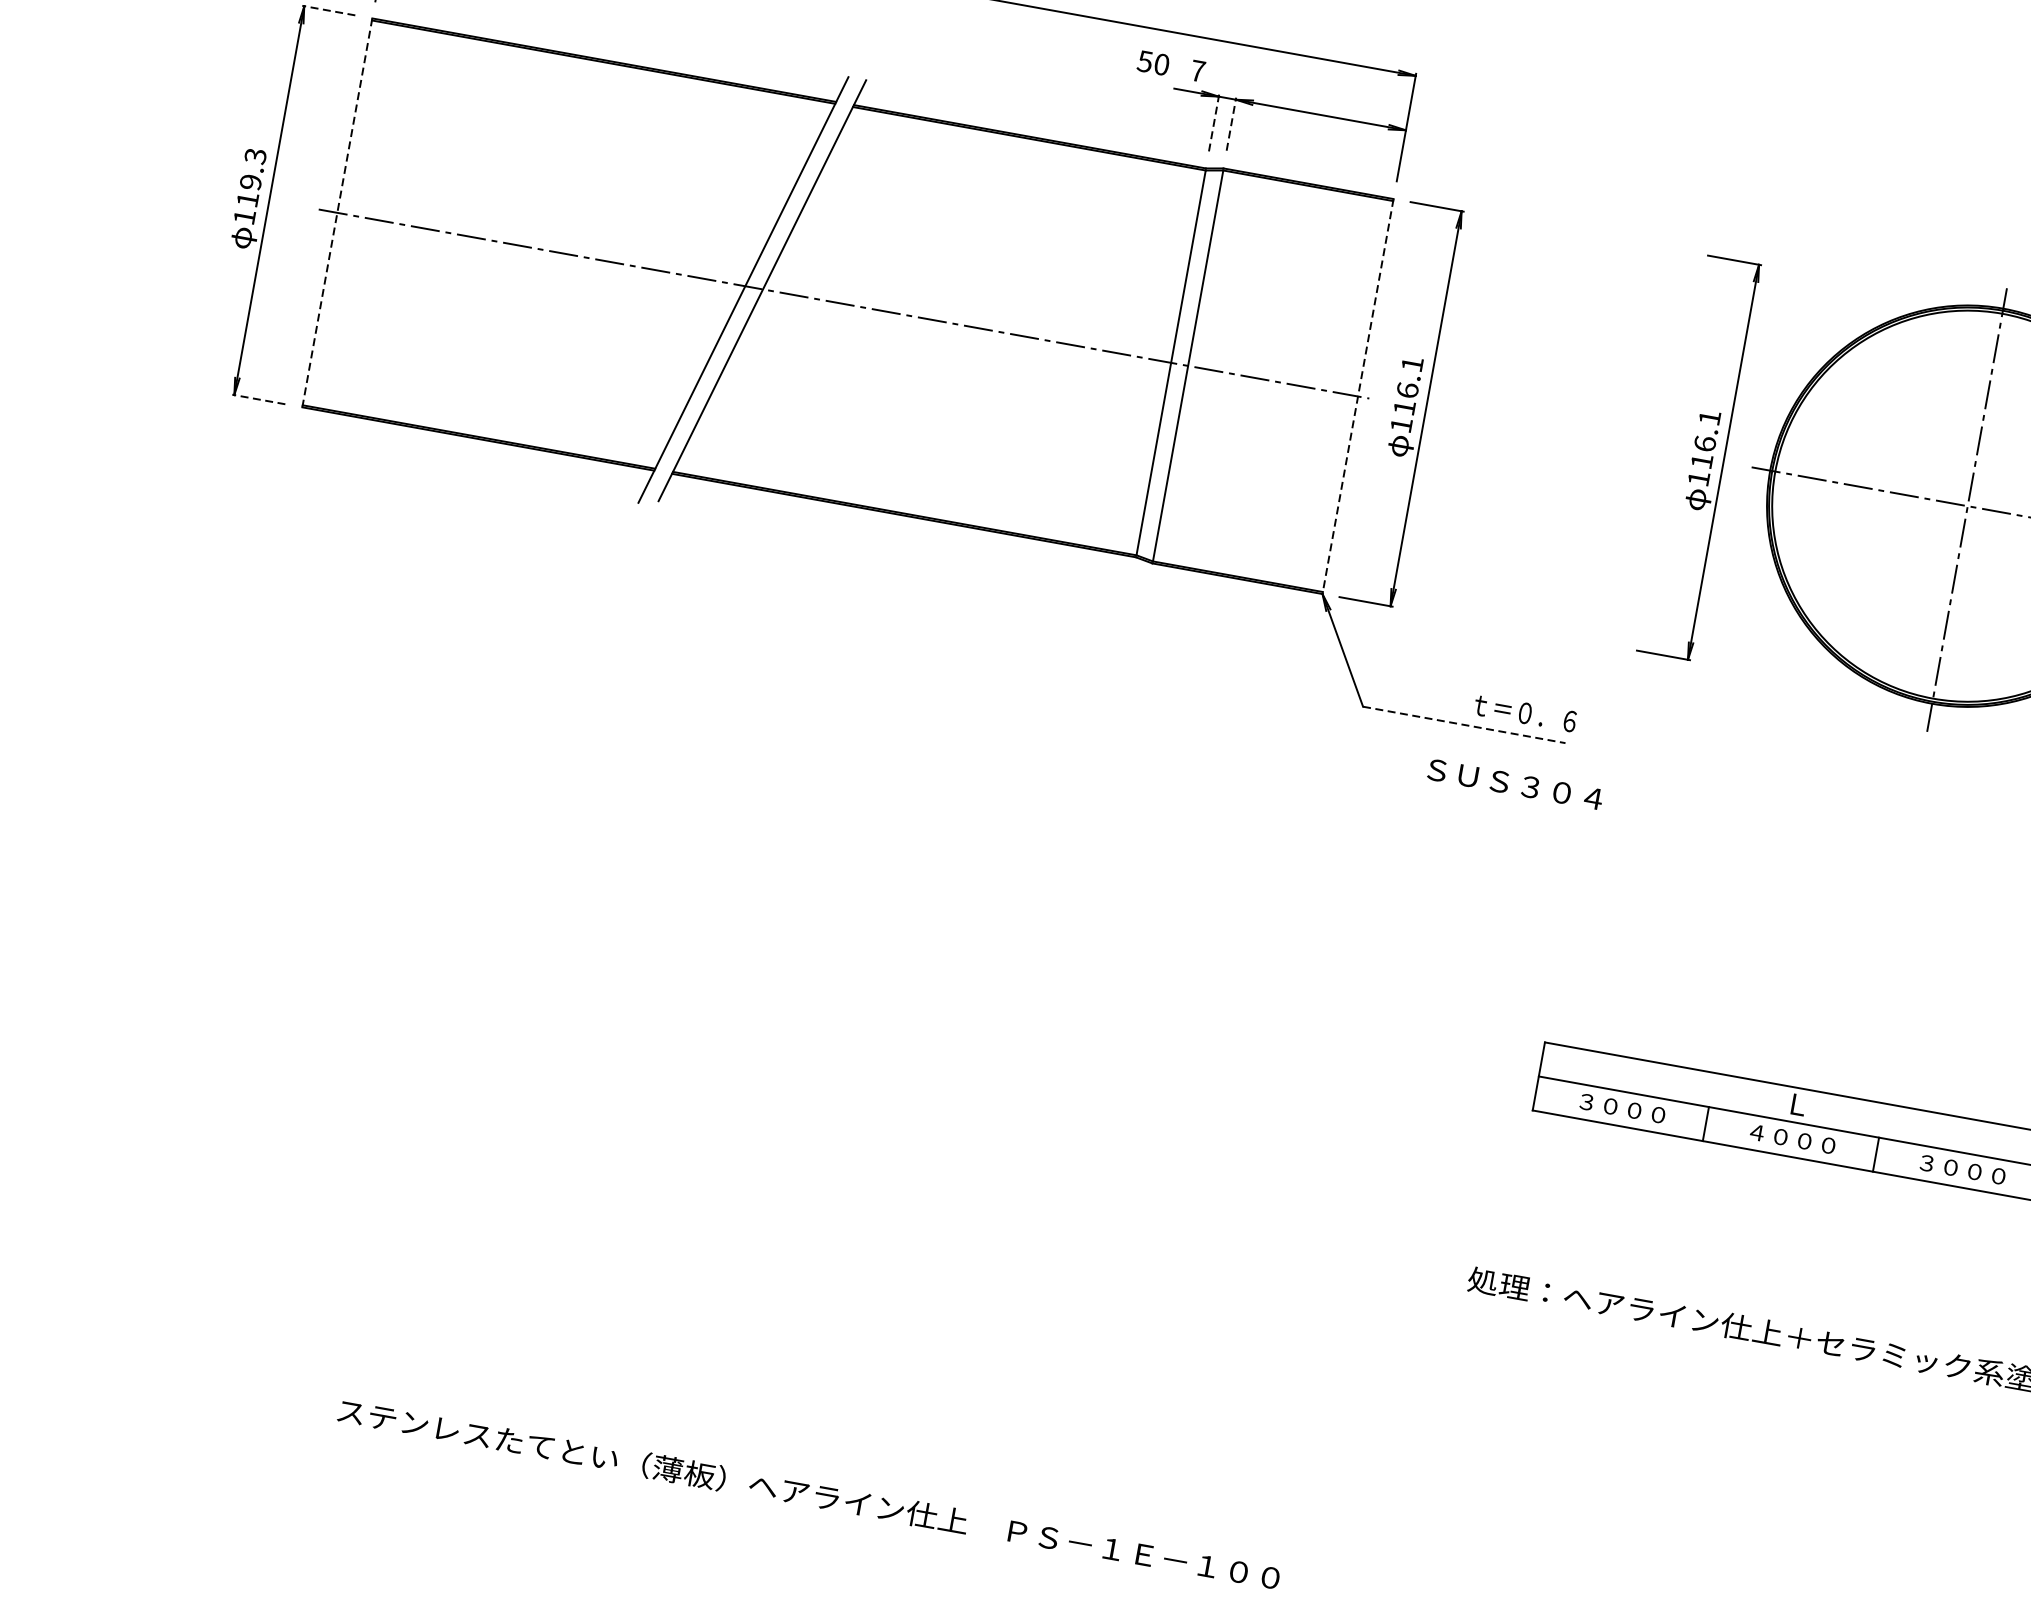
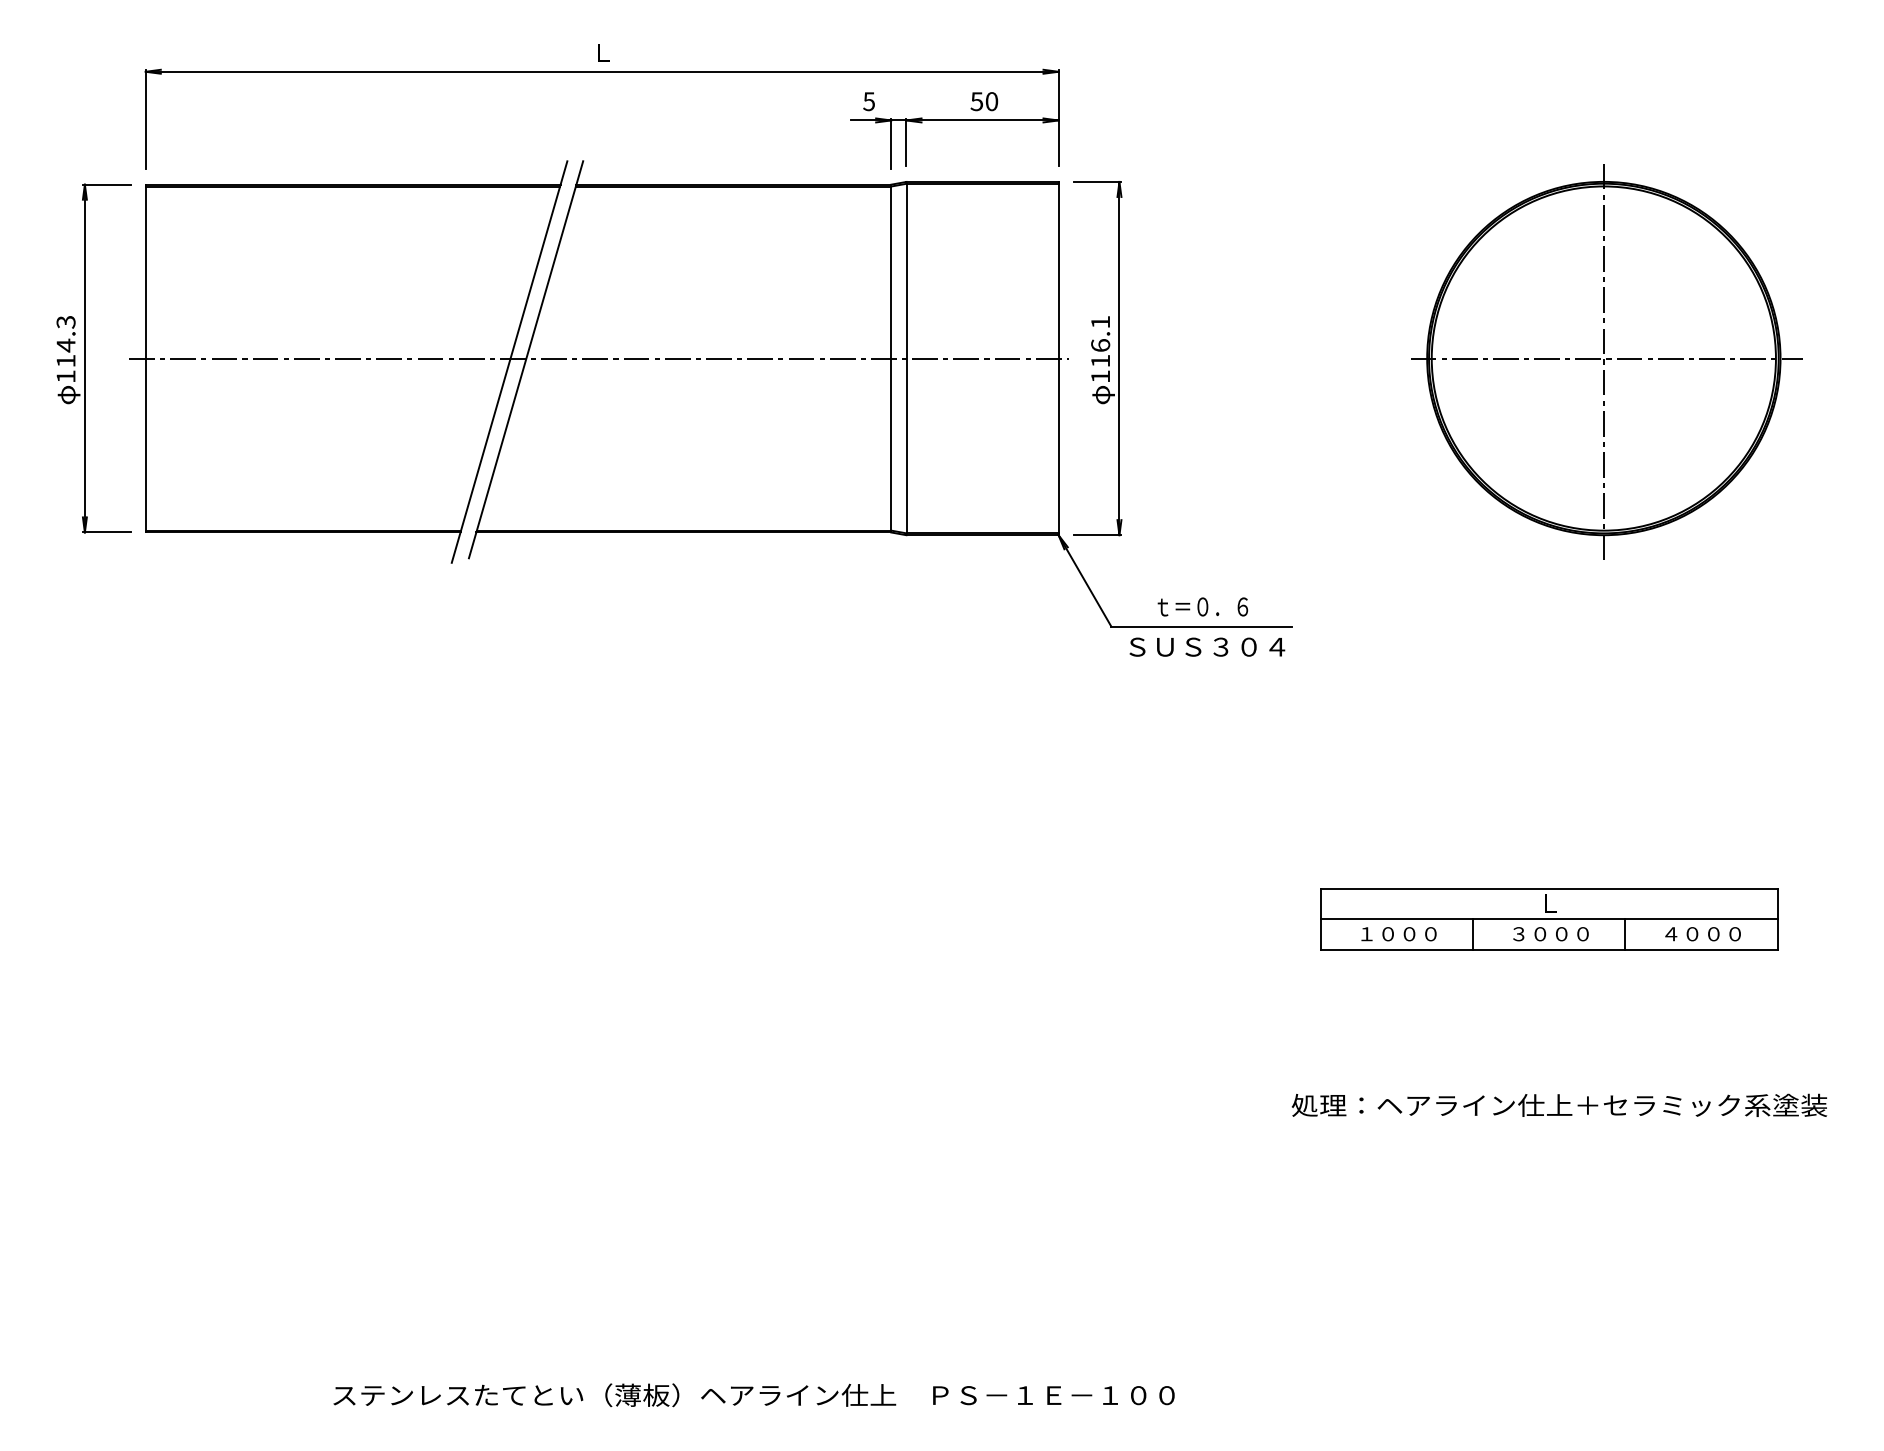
line: (328, 10) -> (106, 184), dashed -> solid
text: (1153, 63) -> (984, 101), moved
text: (1198, 71) -> (869, 101), 7 -> 5
line: (1214, 122) -> (891, 143), dashed -> solid
line: (1231, 124) -> (906, 142), dashed -> solid
text: (250, 182) -> (65, 345), 119.3 -> 114.3
line: (337, 212) -> (145, 358), dashed -> solid
line: (1357, 396) -> (1058, 358), dashed -> solid
line: (258, 399) -> (106, 532), dashed -> solid
part: (1699, 457) -> (1363, 358), removed
text: (1524, 712) -> (1202, 606), moved
line: (1463, 724) -> (1201, 626), dashed -> solid
text: (1515, 783) -> (1207, 646), moved
text: (1586, 1102) -> (1366, 934), ３０００ -> １０００
text: (1757, 1133) -> (1519, 934), ４０００ -> ３０００
text: (1927, 1163) -> (1671, 934), ３０００ -> ４０００

